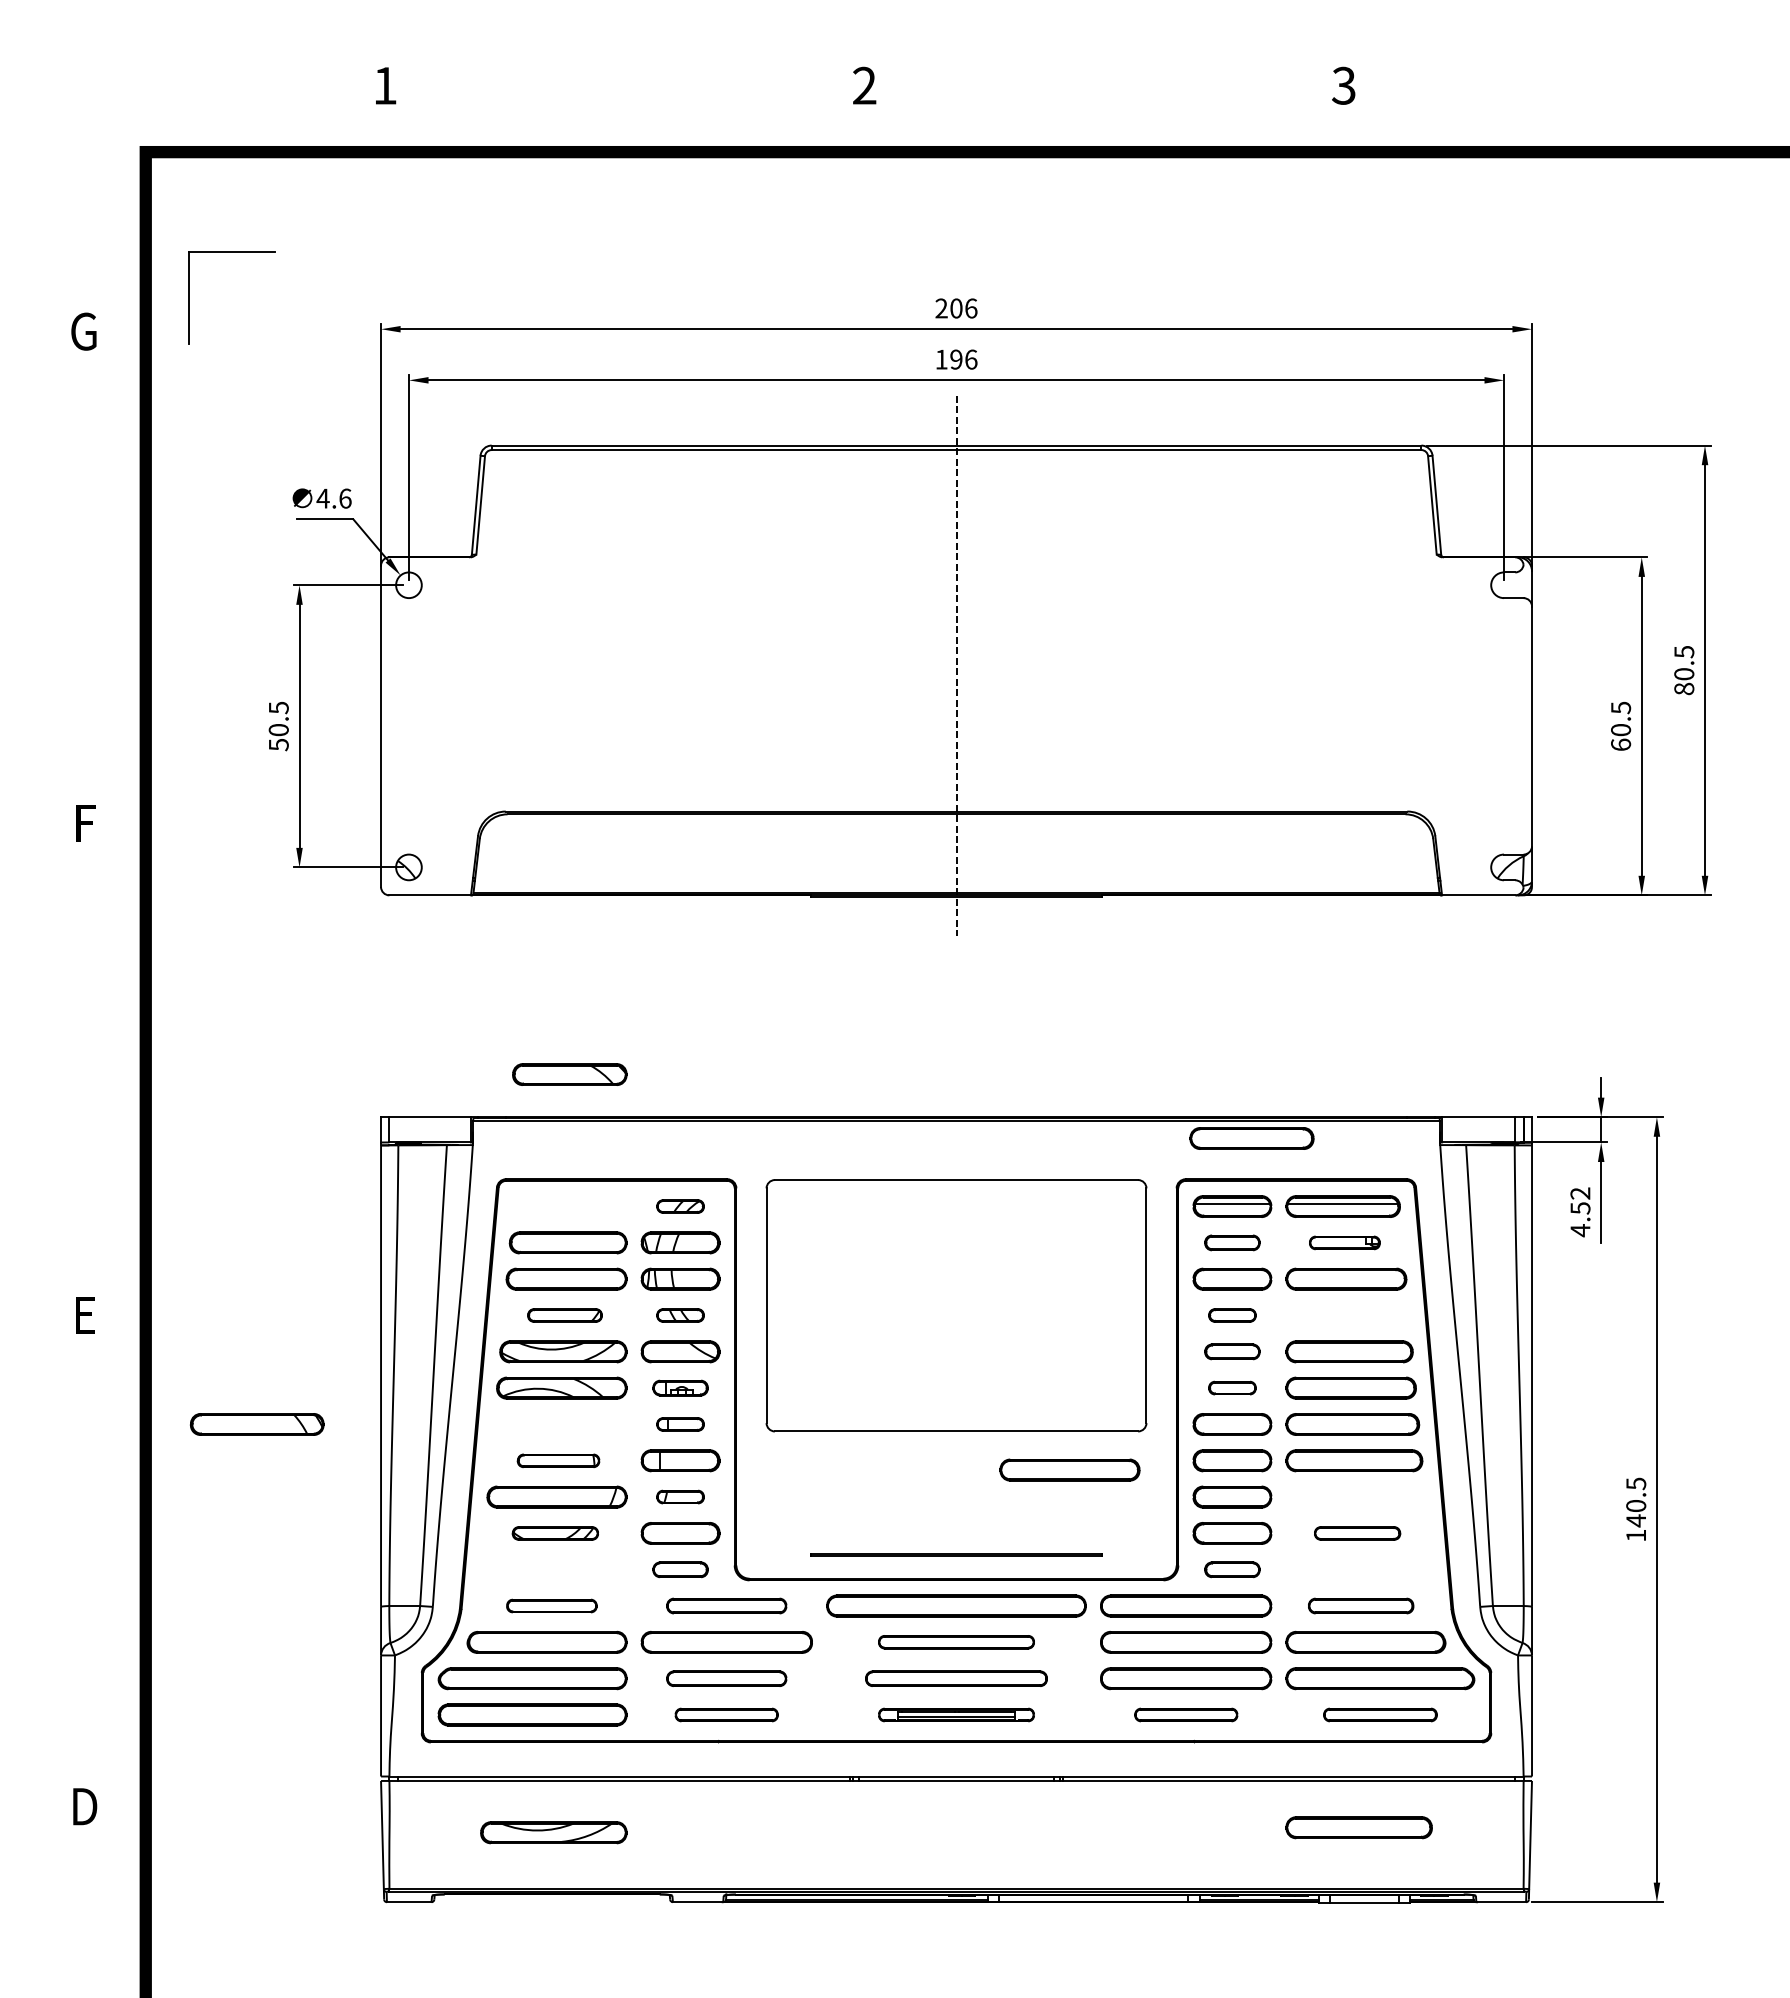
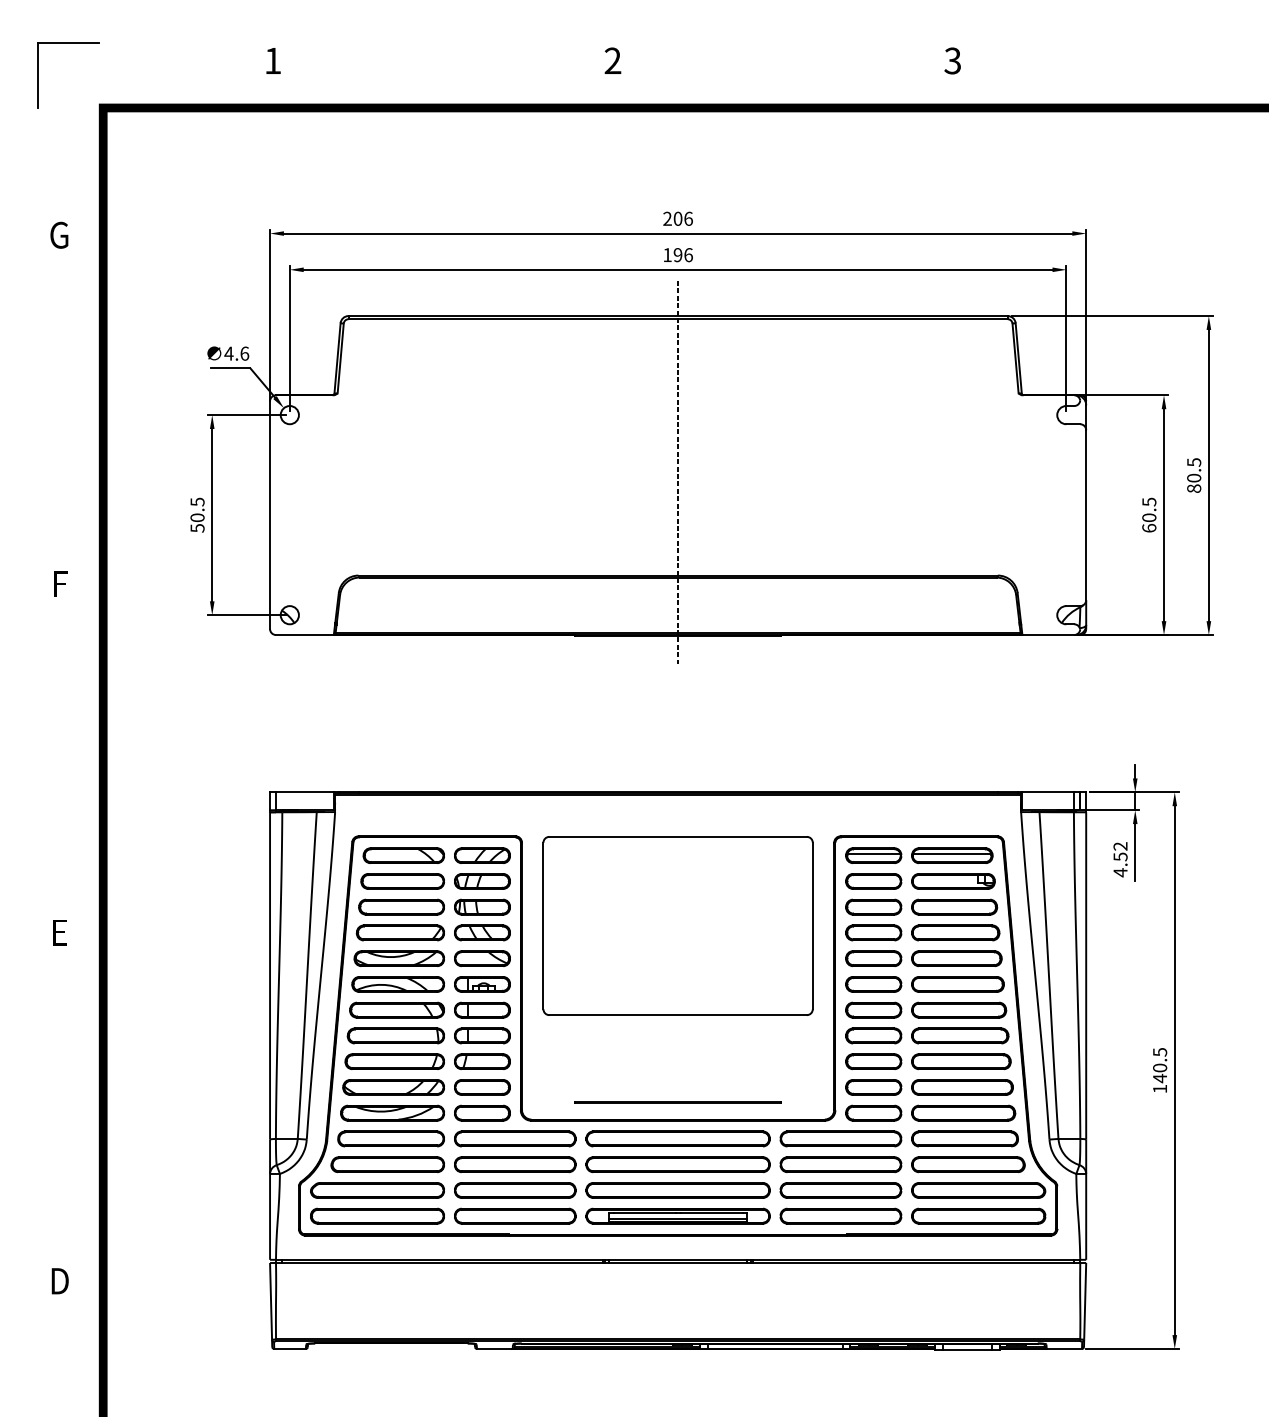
part: (189, 297) -> (38, 74), moved
part: (569, 1074) -> (403, 855), moved
part: (1251, 1138) -> (955, 932), moved
part: (680, 1206) -> (482, 855), size x1.67
part: (1232, 1242) -> (873, 881), size x1.43
part: (1344, 1242) -> (953, 881), size x1.67
part: (564, 1315) -> (400, 932), size x1.67
part: (680, 1315) -> (482, 932), size x1.67
part: (1232, 1315) -> (873, 932), size x1.67
part: (1232, 1351) -> (873, 958), size x1.43
part: (680, 1387) -> (482, 983), size x1.43
part: (1232, 1387) -> (873, 983), size x1.67
part: (257, 1424) -> (397, 1010), moved
part: (680, 1424) -> (482, 1010), size x1.67
part: (558, 1460) -> (395, 1035), size x1.67
part: (1069, 1469) -> (961, 1061), moved
part: (680, 1496) -> (482, 1061), size x1.67
part: (555, 1533) -> (393, 1087), size x1.67
part: (1357, 1533) -> (962, 1087), size x1.67
part: (680, 1569) -> (482, 1113), size x1.43
part: (1232, 1569) -> (873, 1113), size x1.43
part: (551, 1605) -> (390, 1138), size x1.67
part: (726, 1605) -> (515, 1138), size x1.43
part: (1360, 1605) -> (964, 1138), size x1.43
part: (956, 1641) -> (678, 1164), size x1.67
part: (726, 1678) -> (515, 1190), size x1.43
part: (956, 1678) -> (678, 1190), size x1.43
part: (726, 1714) -> (515, 1215), size x1.67
part: (956, 1714) -> (678, 1215), size x1.67
part: (1186, 1714) -> (841, 1215), size x1.67
part: (1380, 1714) -> (978, 1215), size x1.67
part: (1358, 1827) -> (963, 1113), moved
part: (553, 1832) -> (392, 1113), moved

